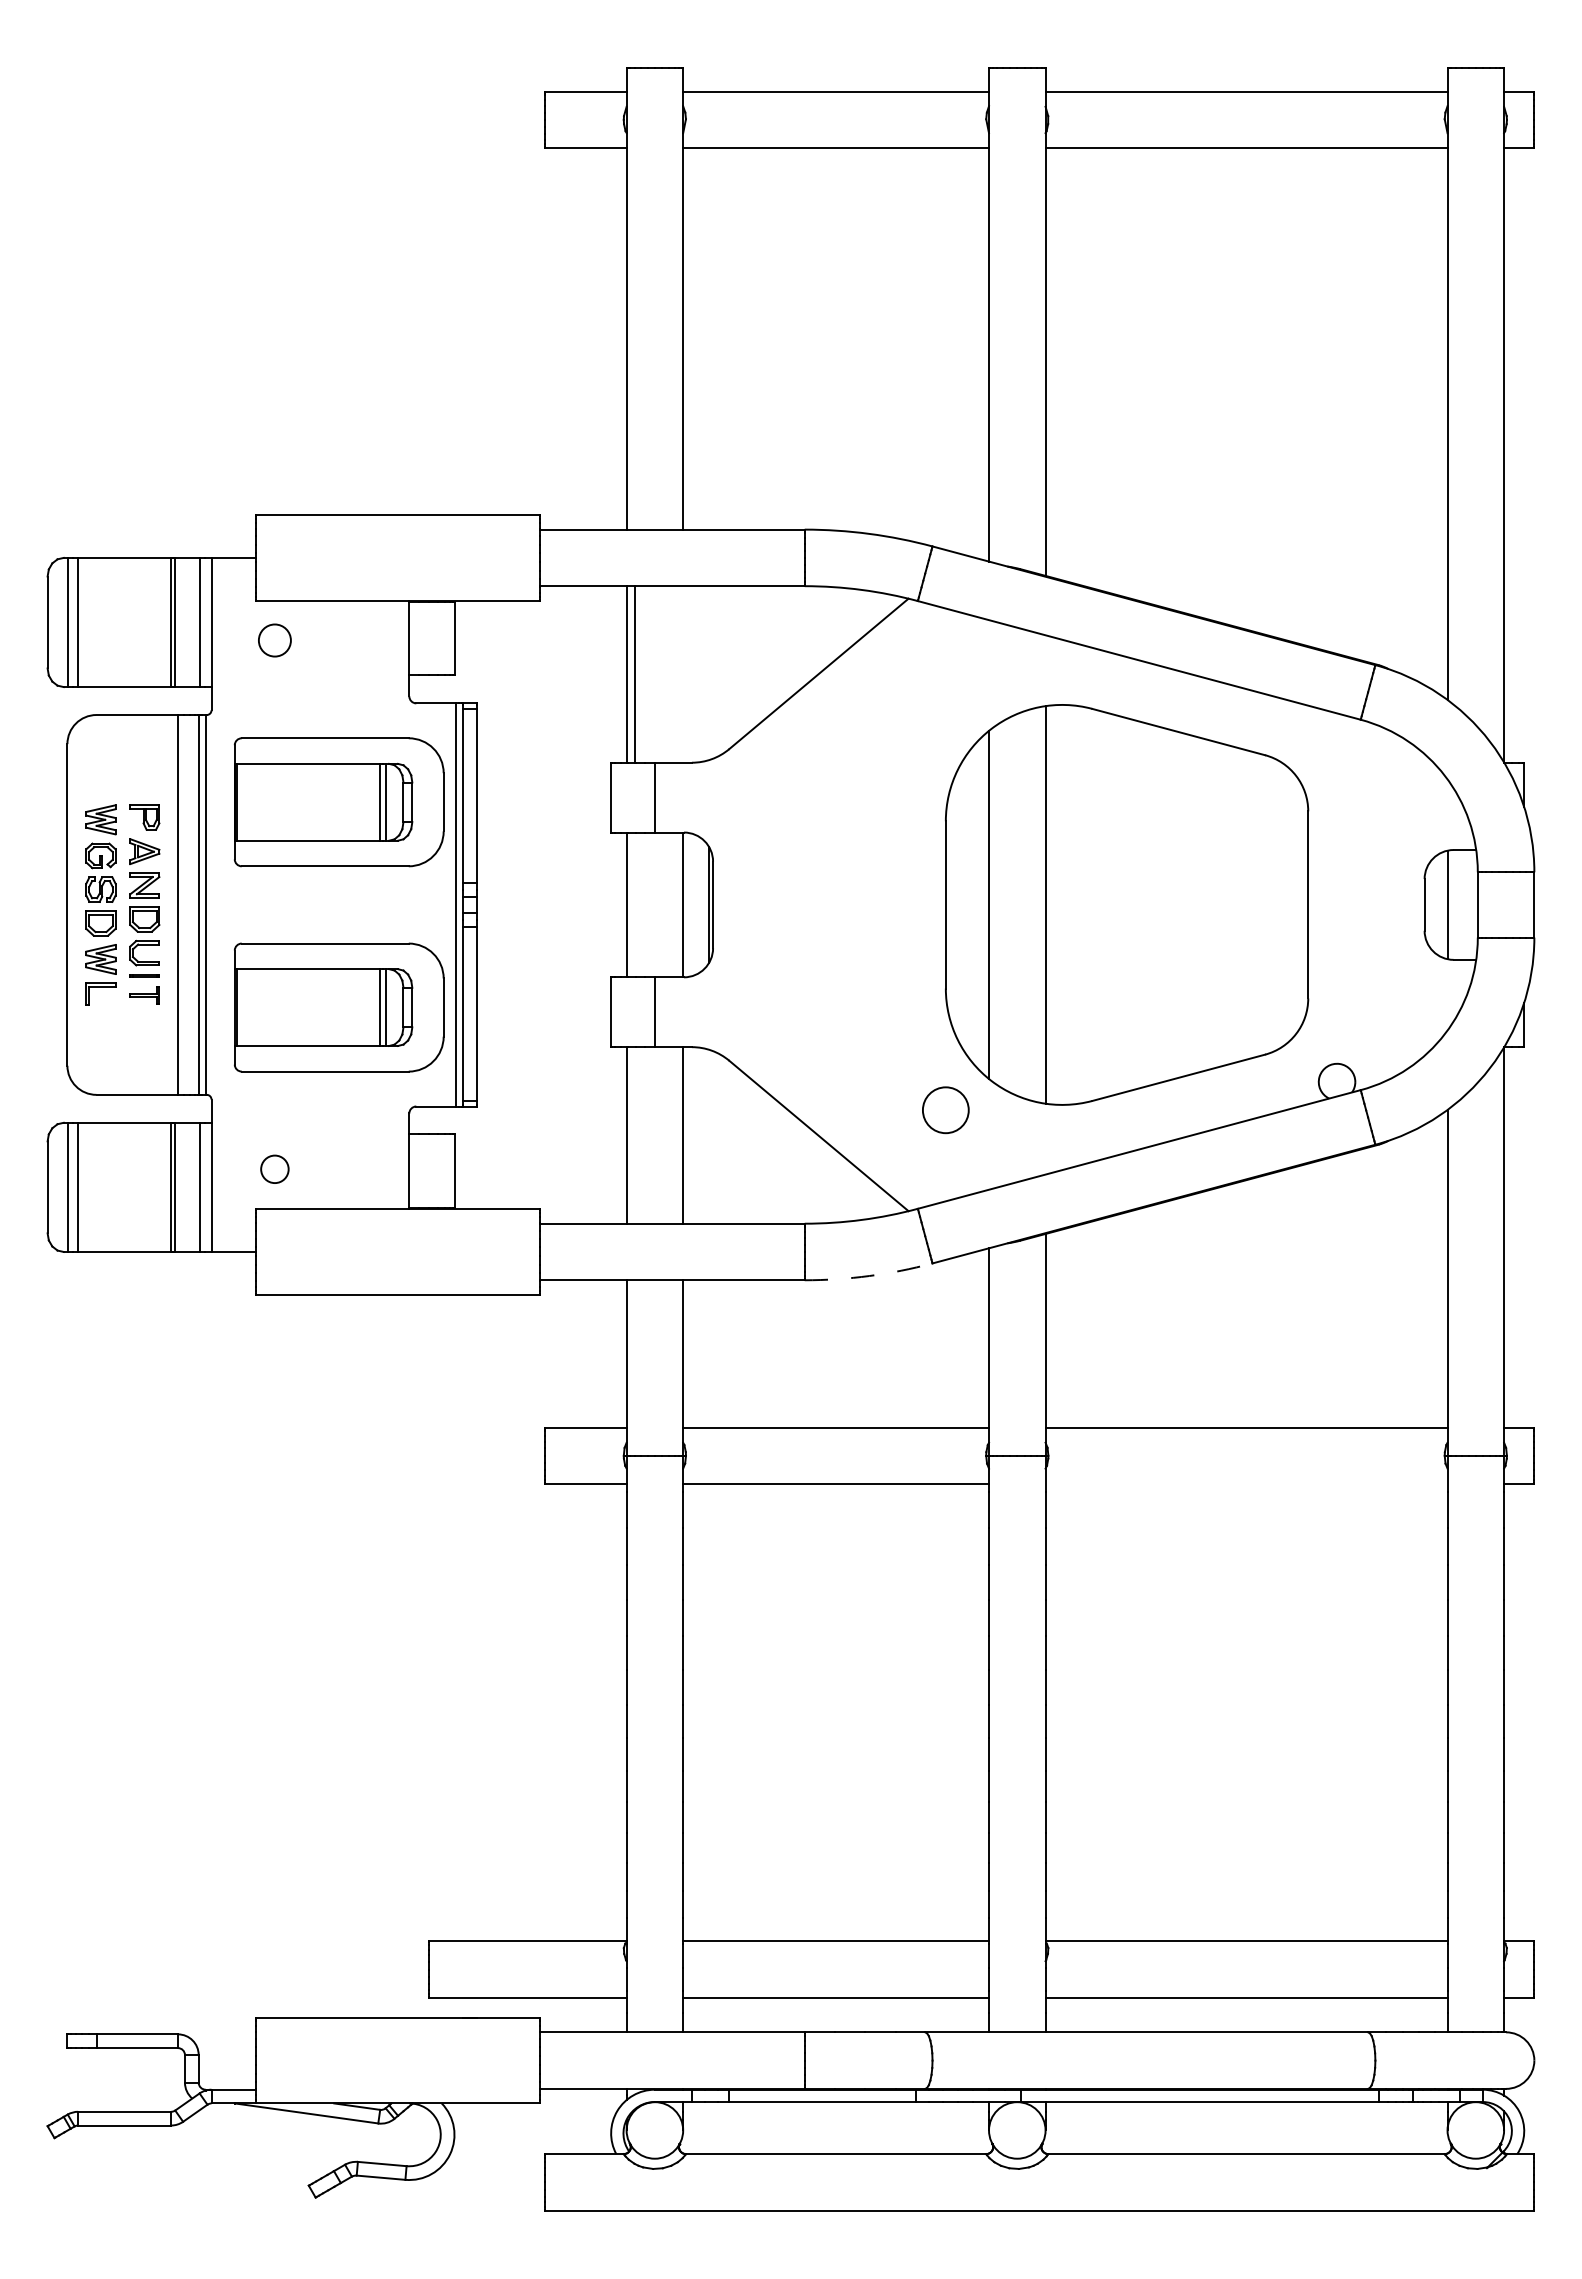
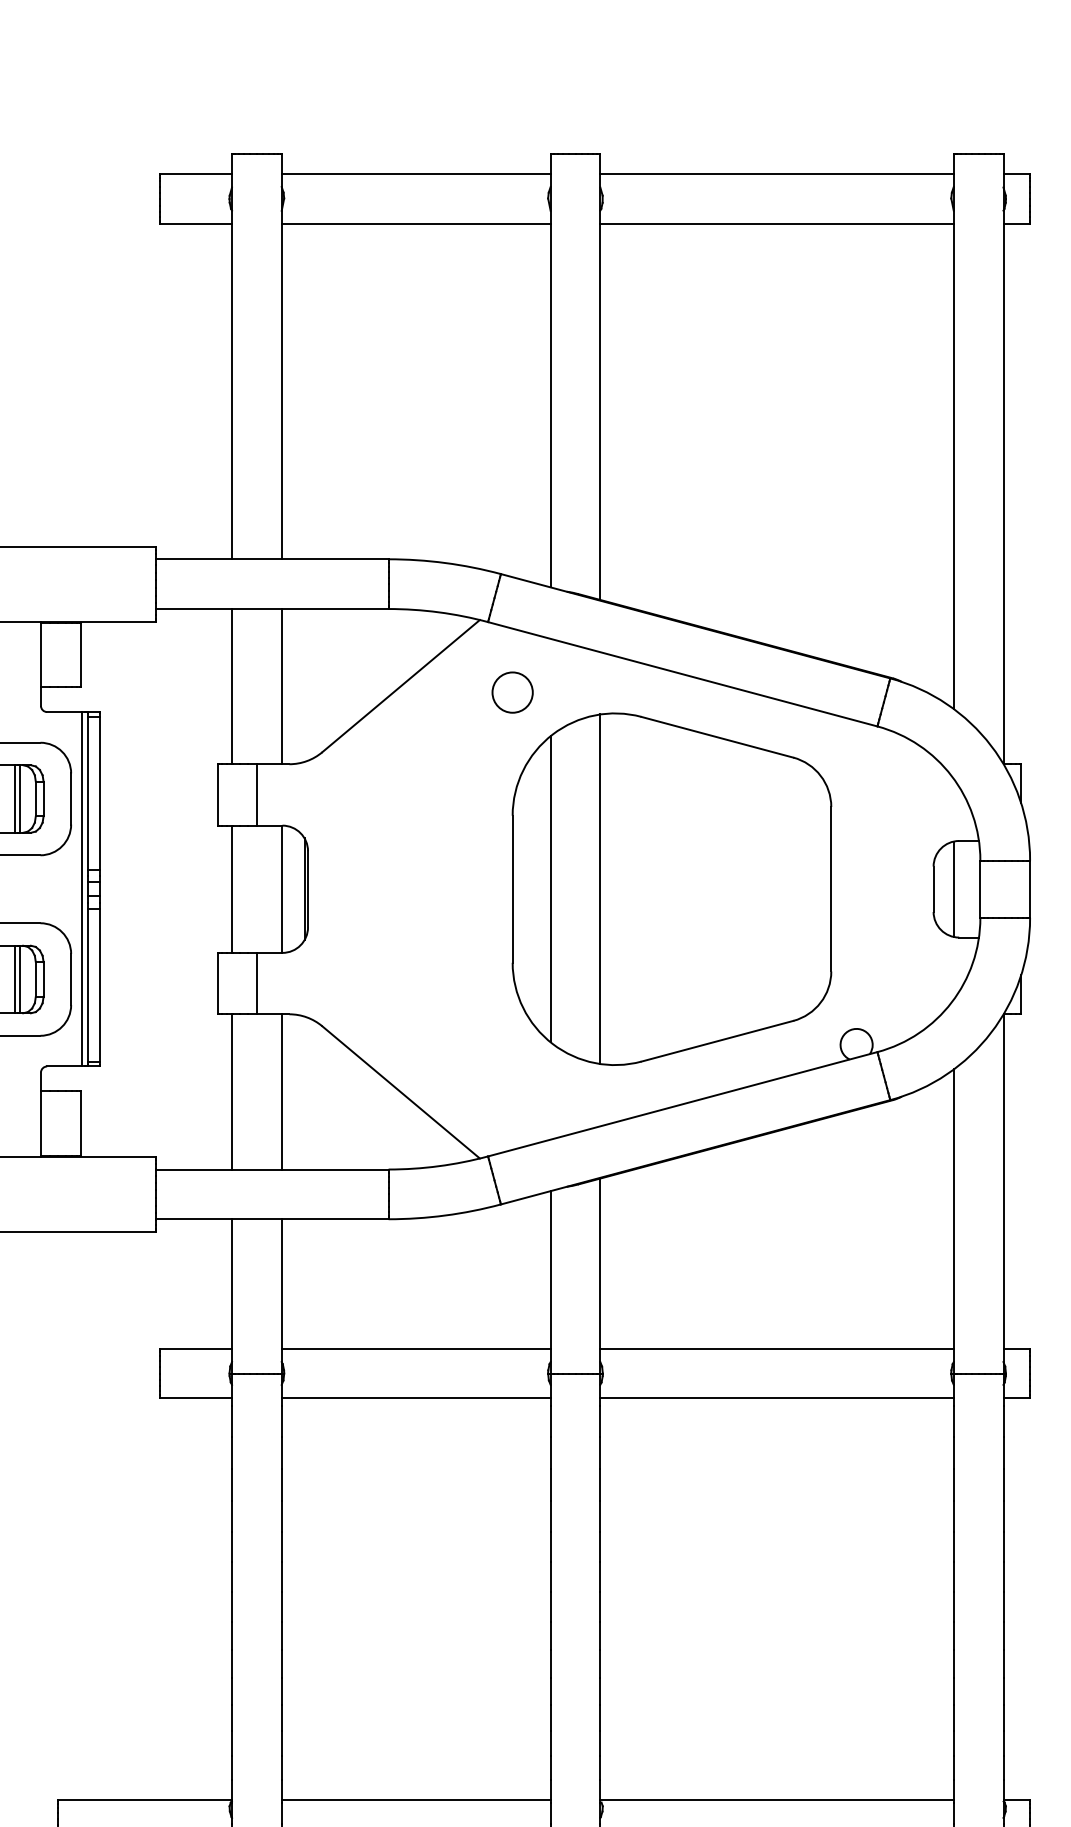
line: (635, 674) -> (282, 686), moved
circle: (945, 1110) -> (512, 692), moved
arc: (869, 1276) -> (445, 1215), dashed -> solid
line: (1246, 1484) -> (777, 1398), added

